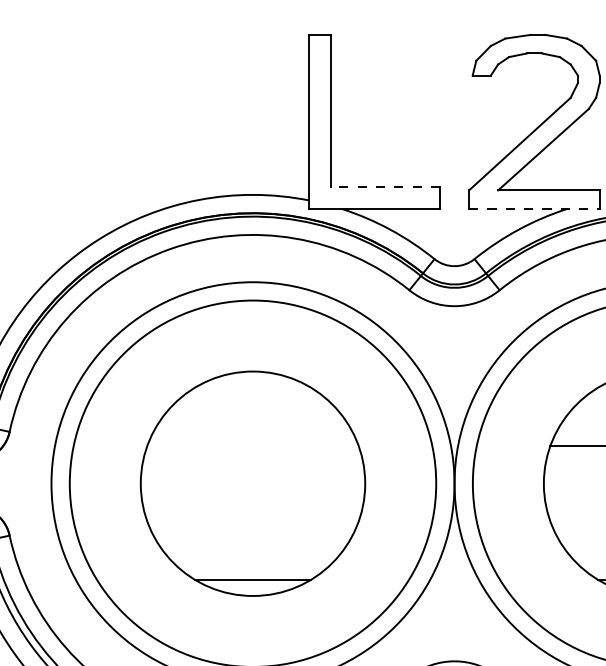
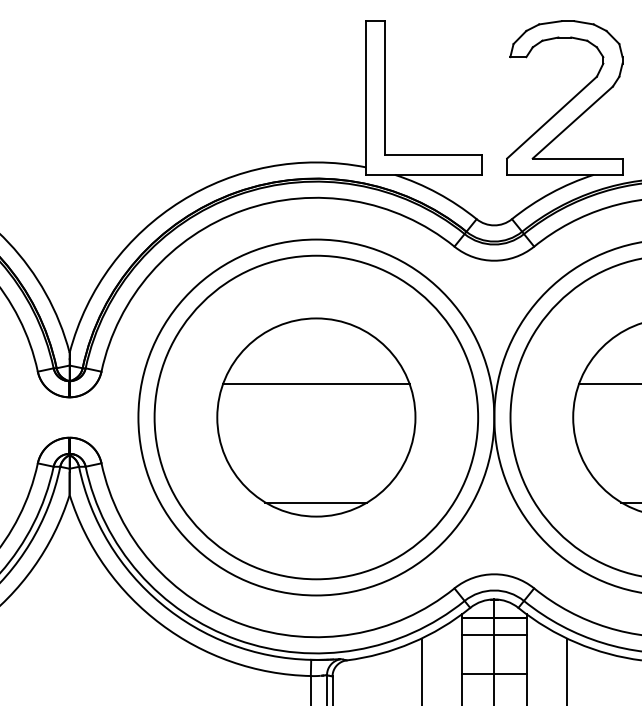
line: (384, 187) -> (432, 155), dashed -> solid
line: (534, 208) -> (564, 174), dashed -> solid
line: (253, 446) -> (316, 384), added

